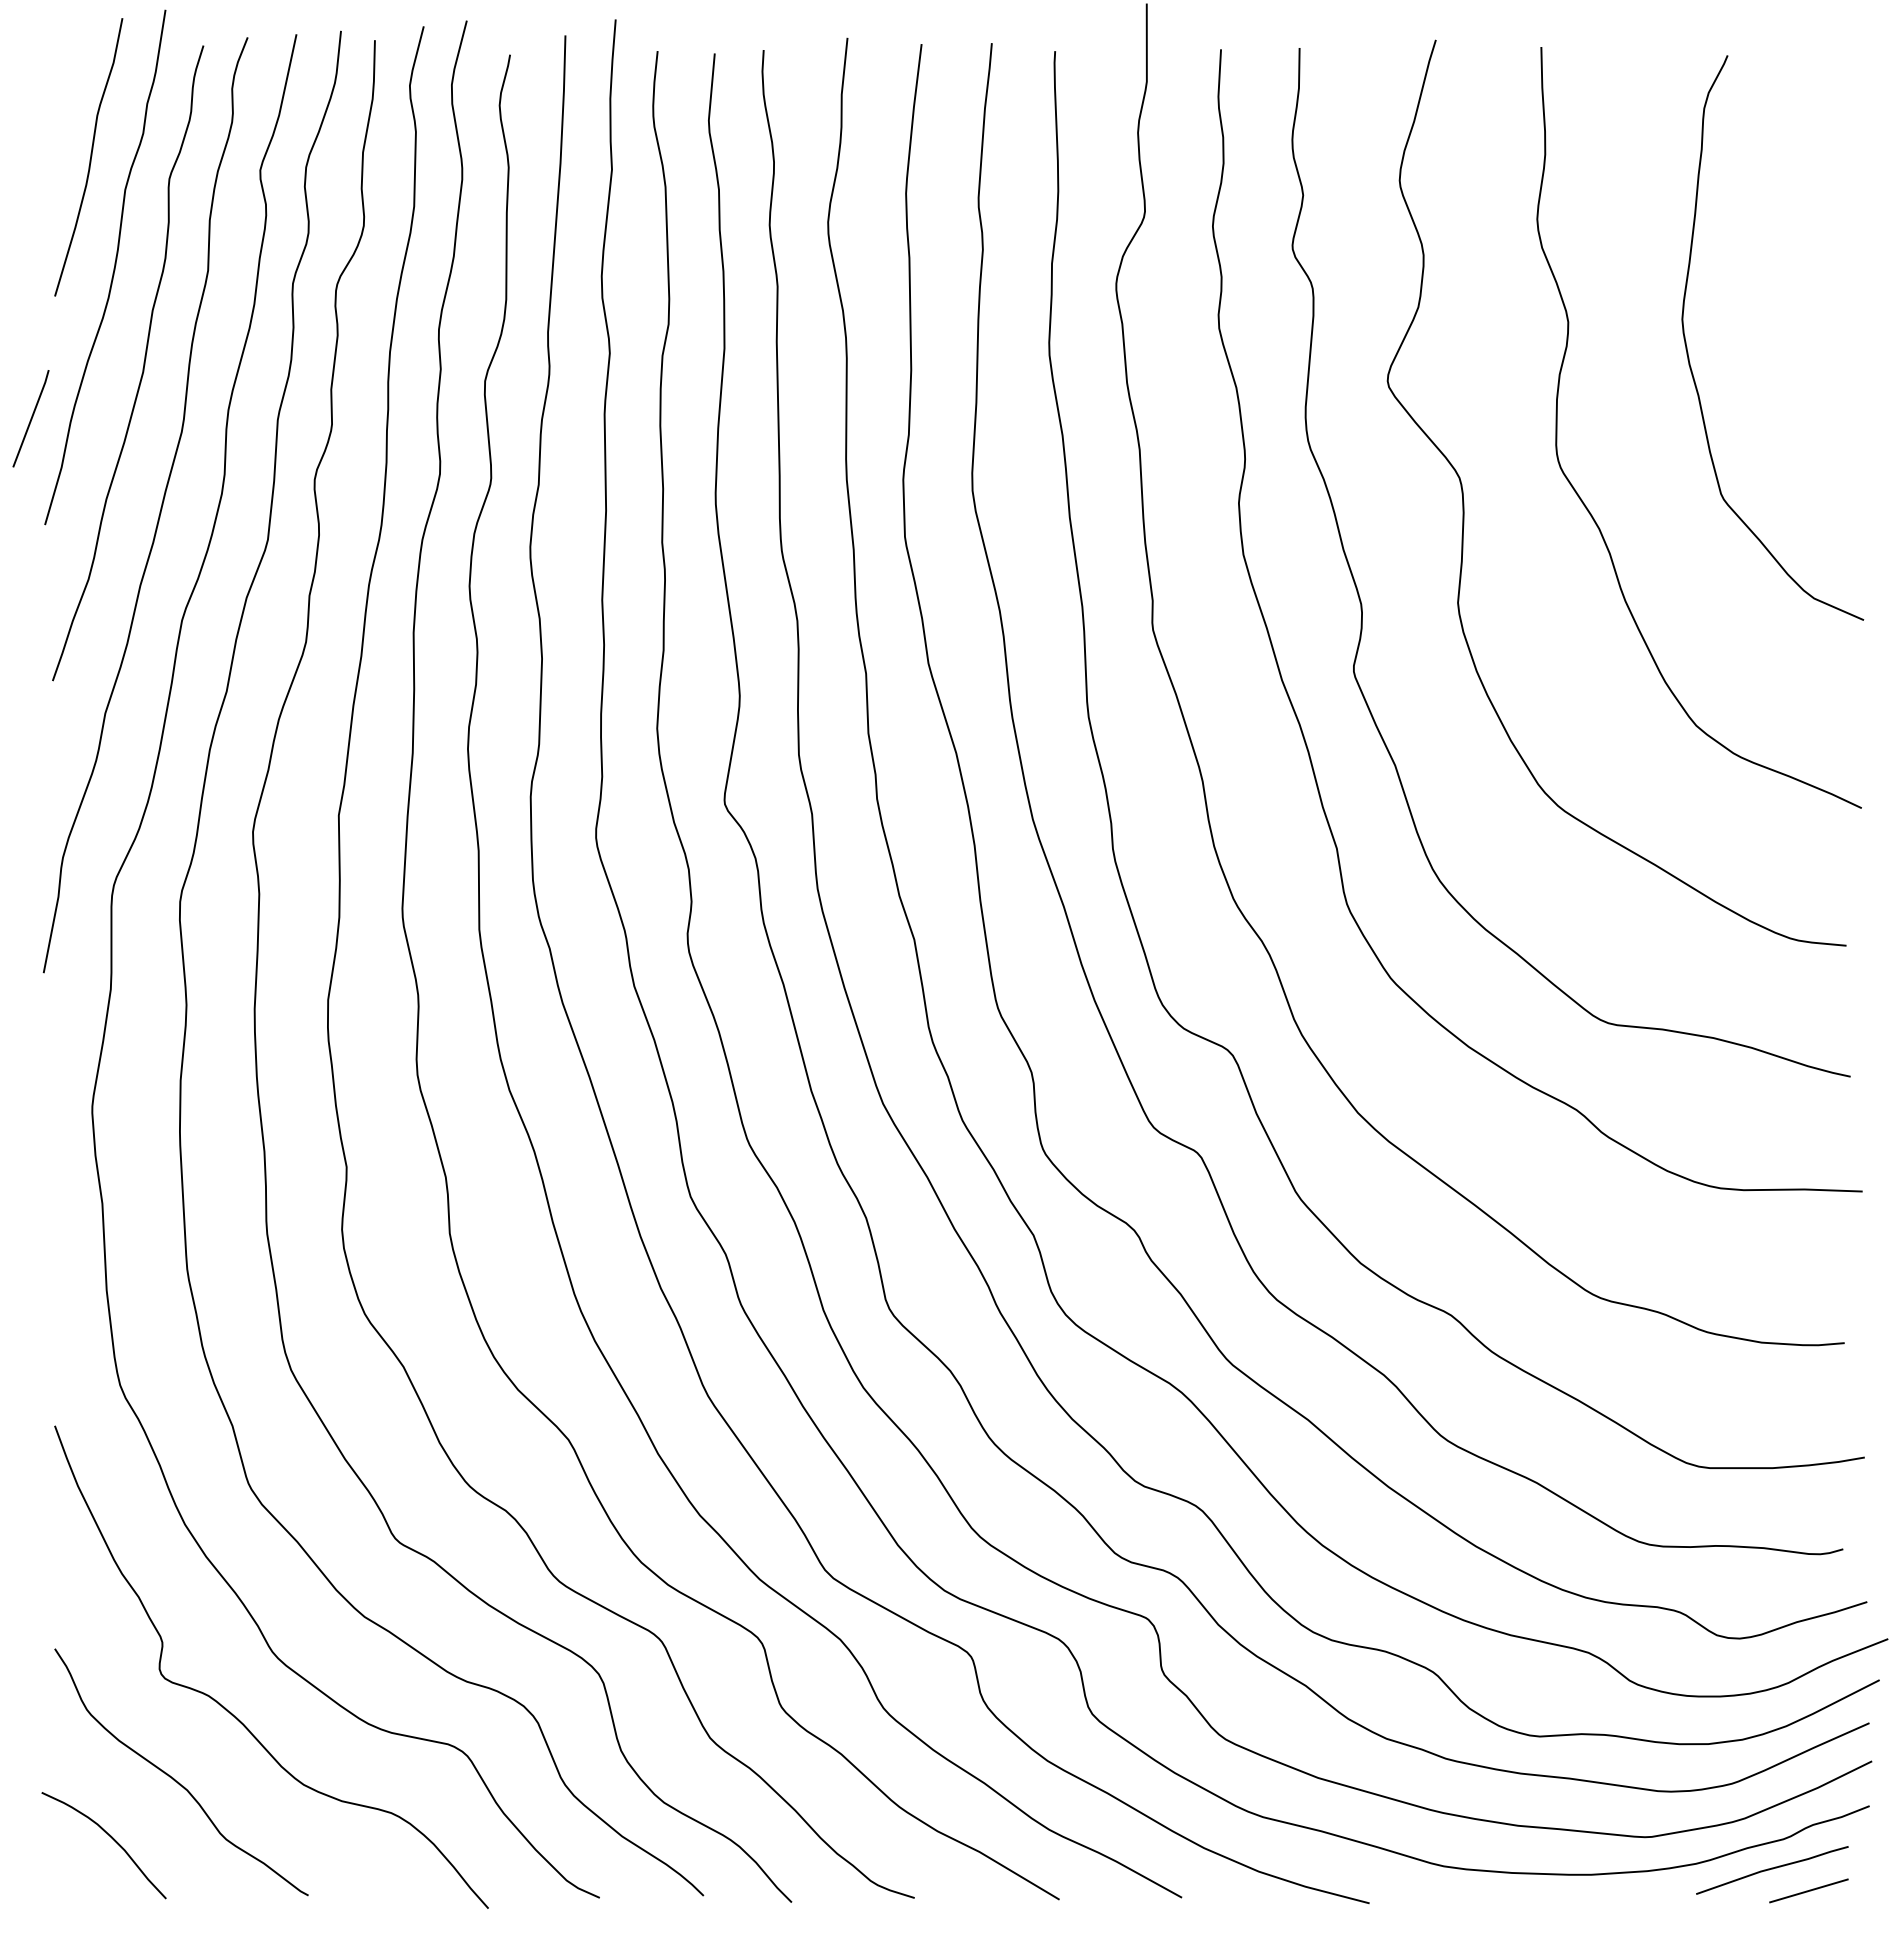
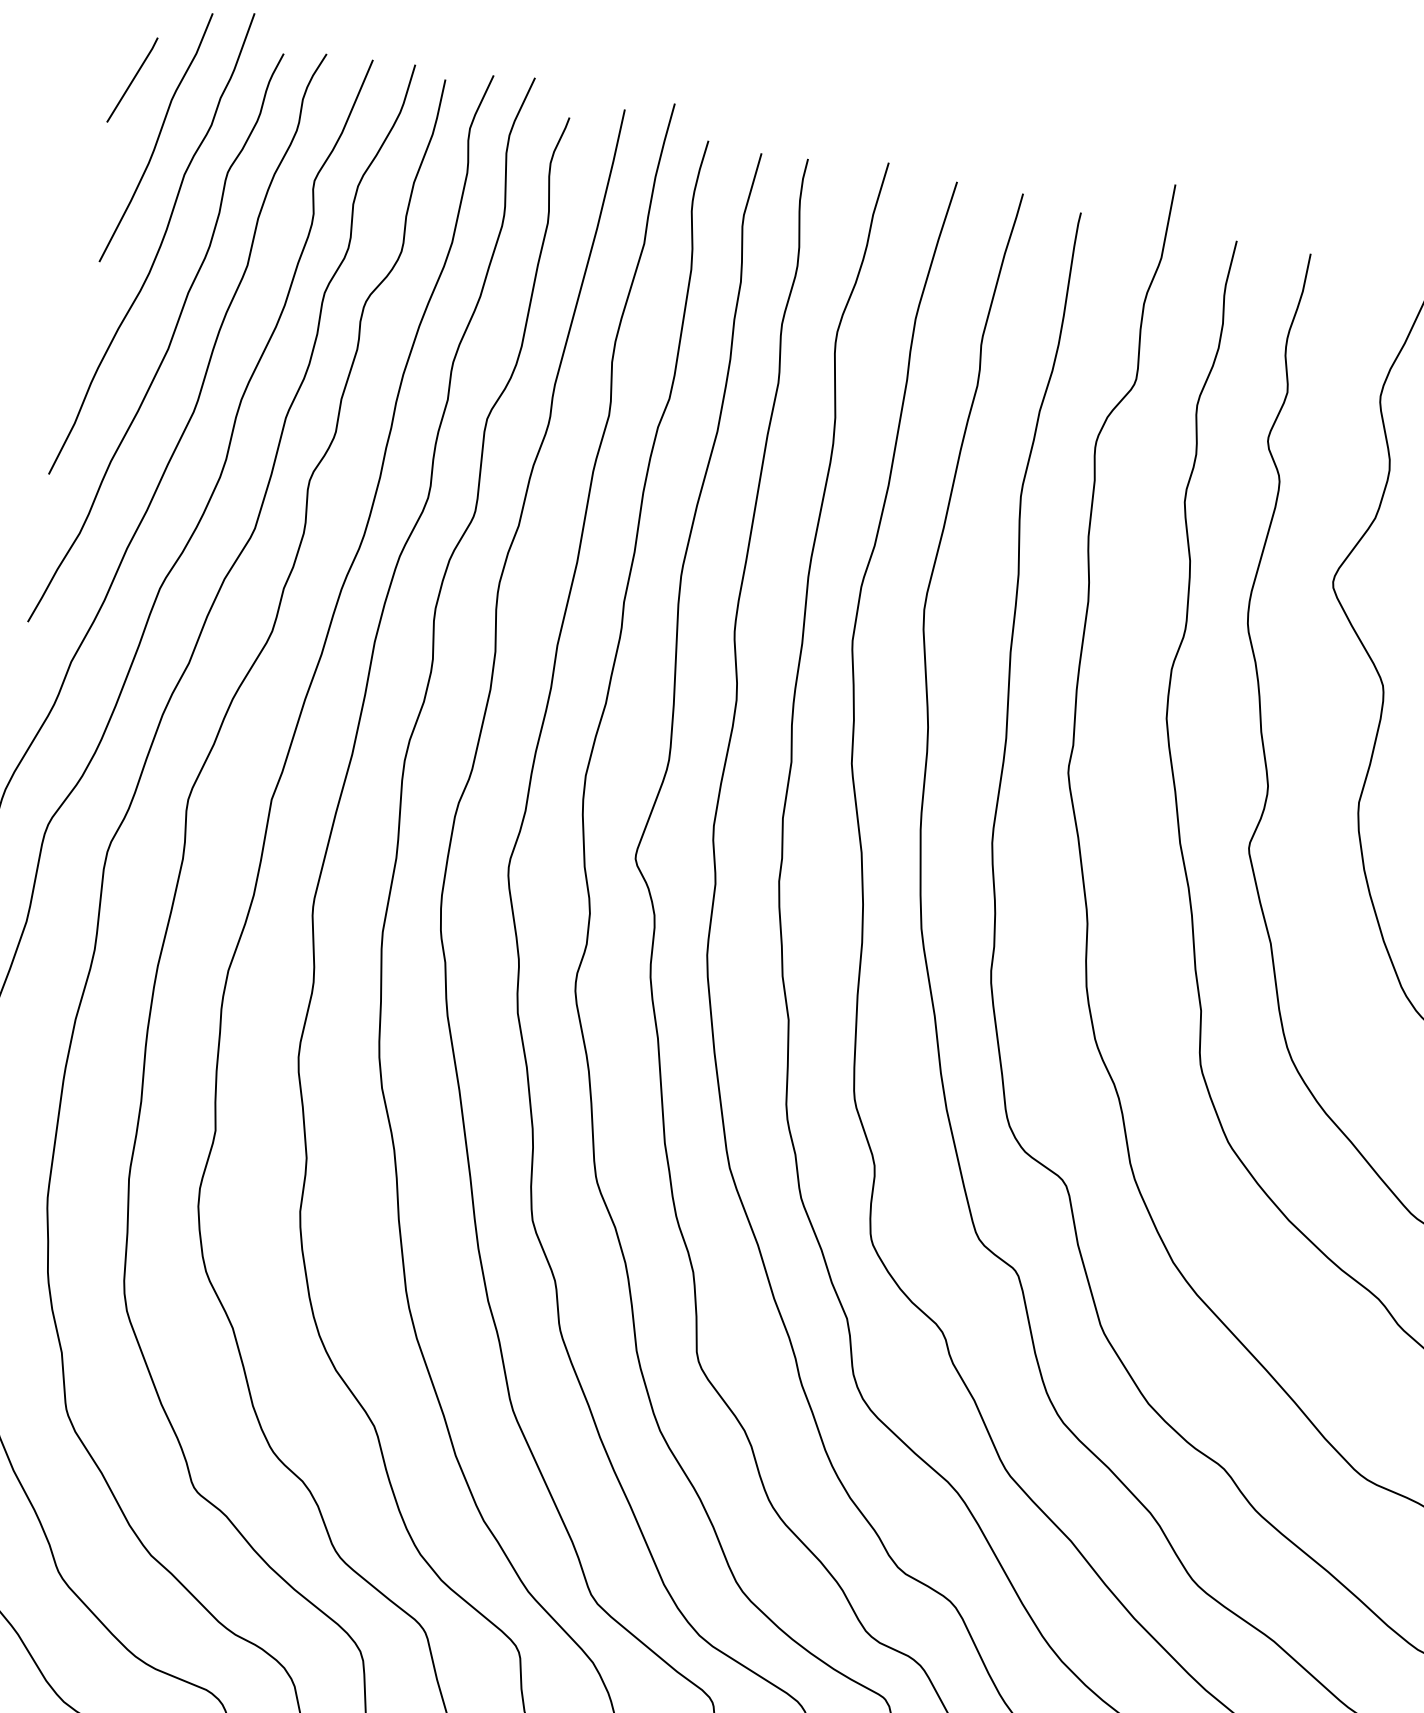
line: (30, 418) -> (132, 79), moved

